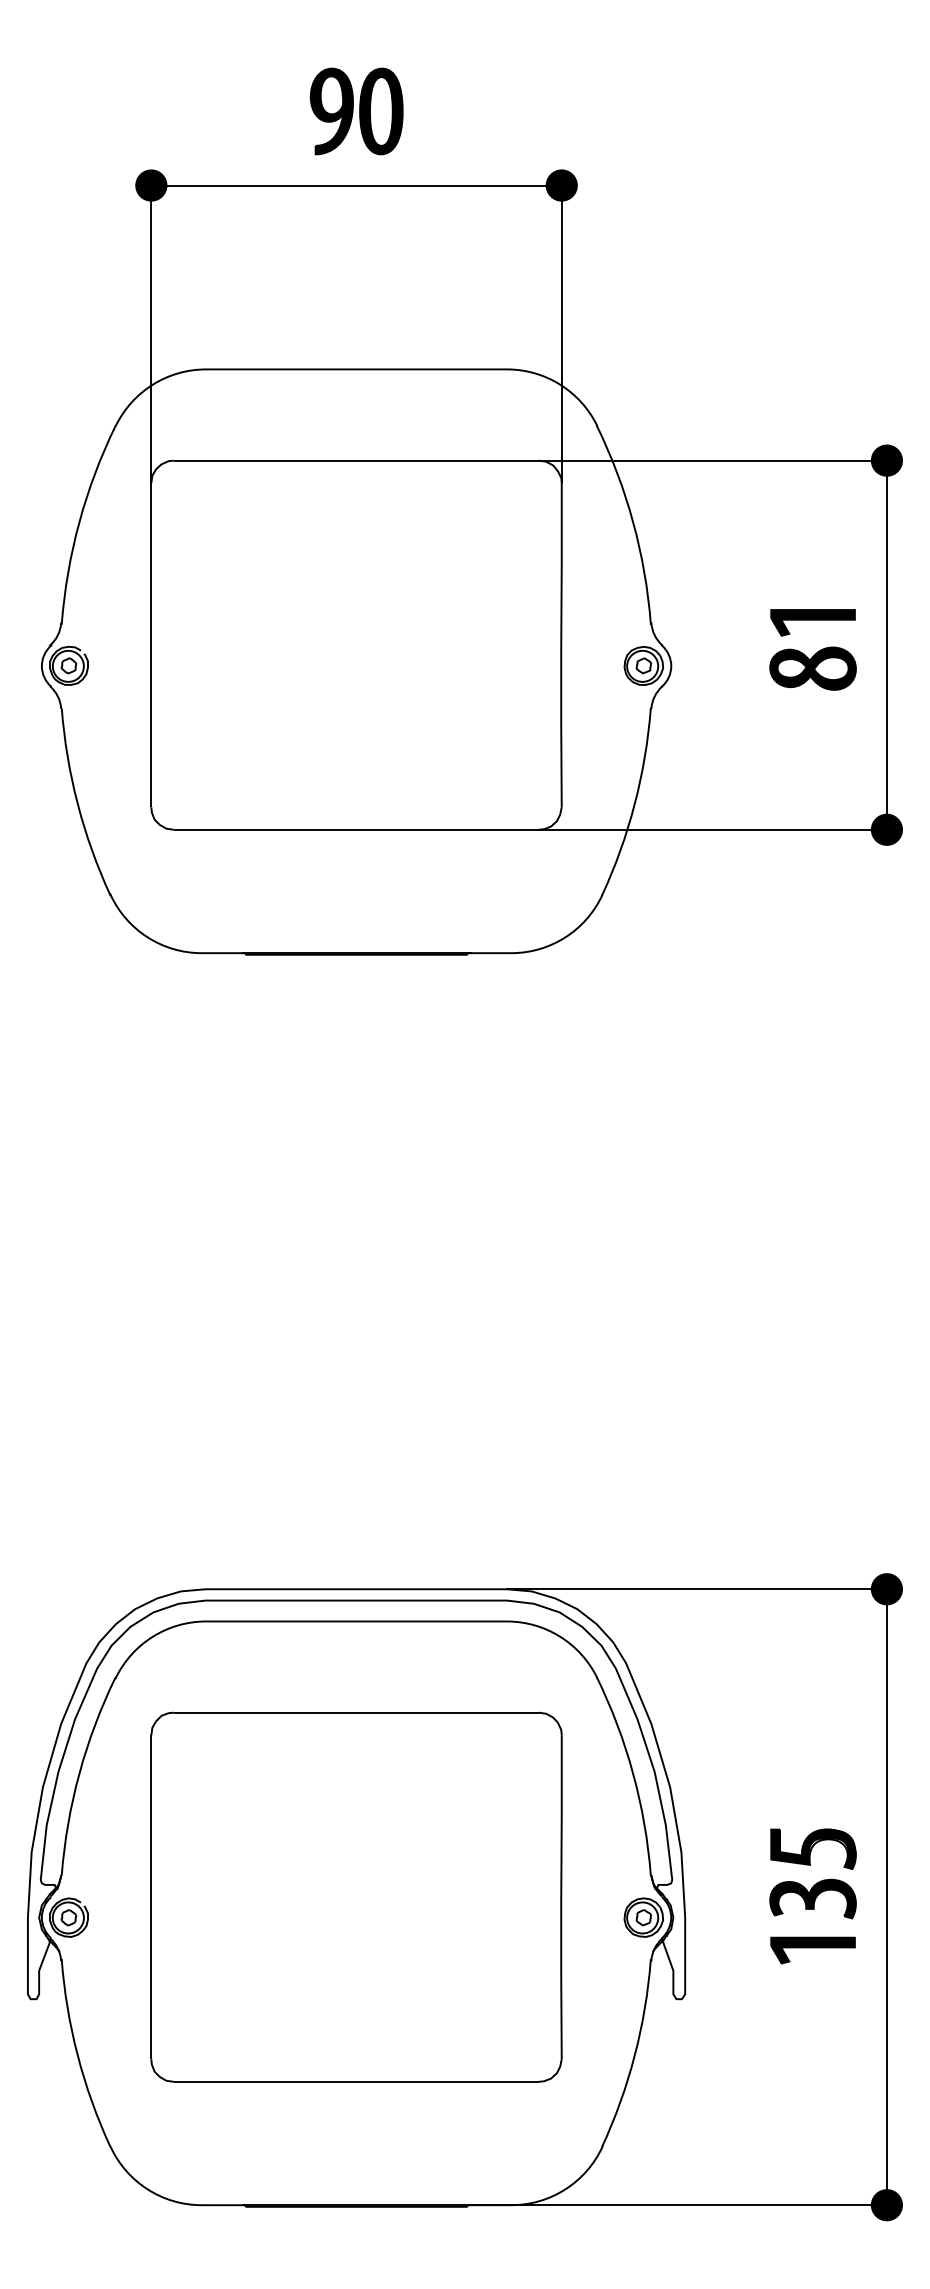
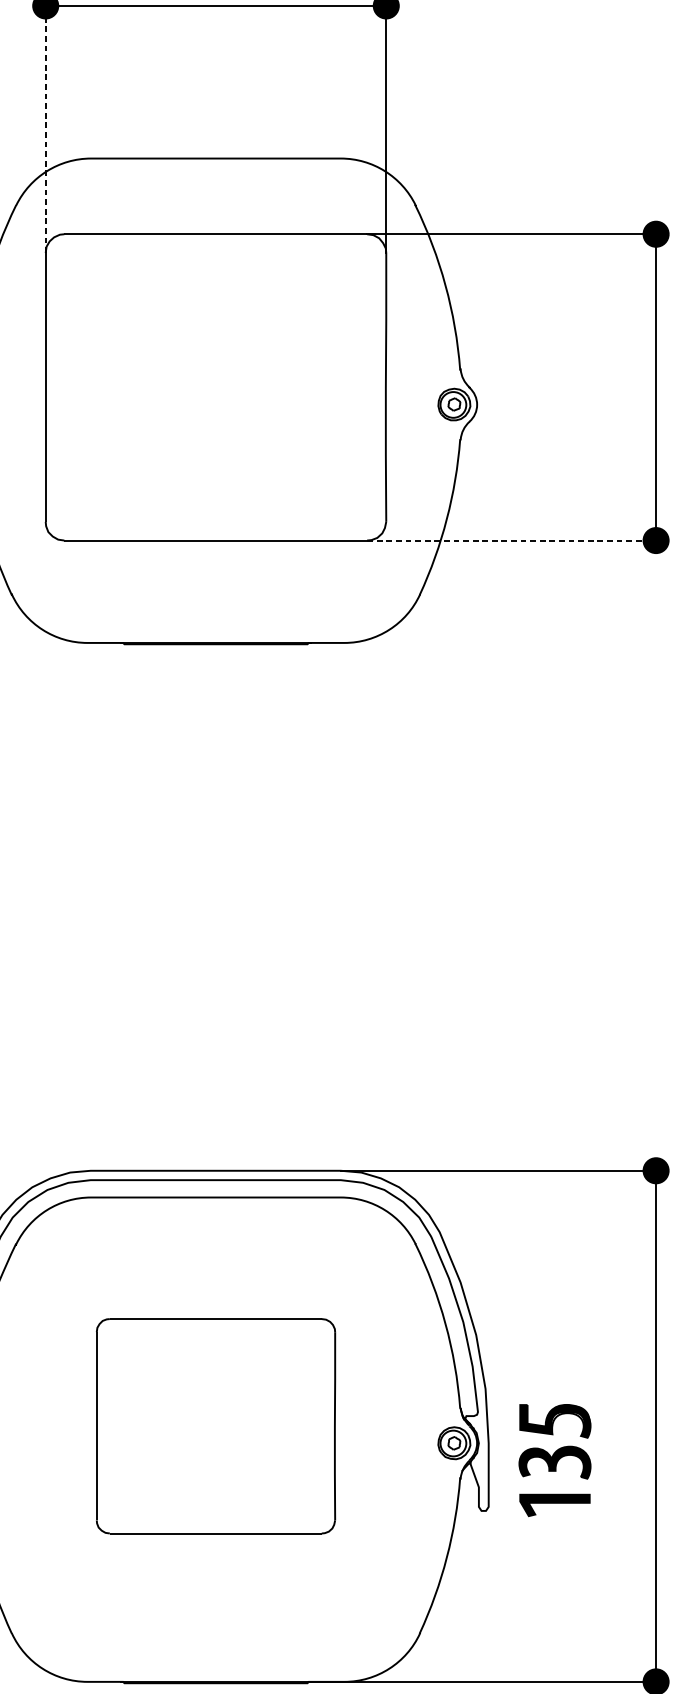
line: (151, 334) -> (45, 129), solid -> dashed
part: (812, 649) -> (594, 390), removed
line: (713, 829) -> (512, 540), solid -> dashed
part: (356, 1896) -> (215, 1425), size x0.7
part: (812, 1896) -> (554, 1460), moved

